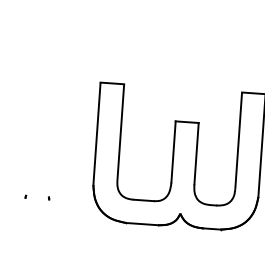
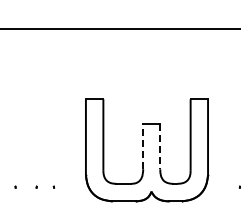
line: (173, 151) -> (143, 146), solid -> dashed
line: (196, 153) -> (160, 146), solid -> dashed

